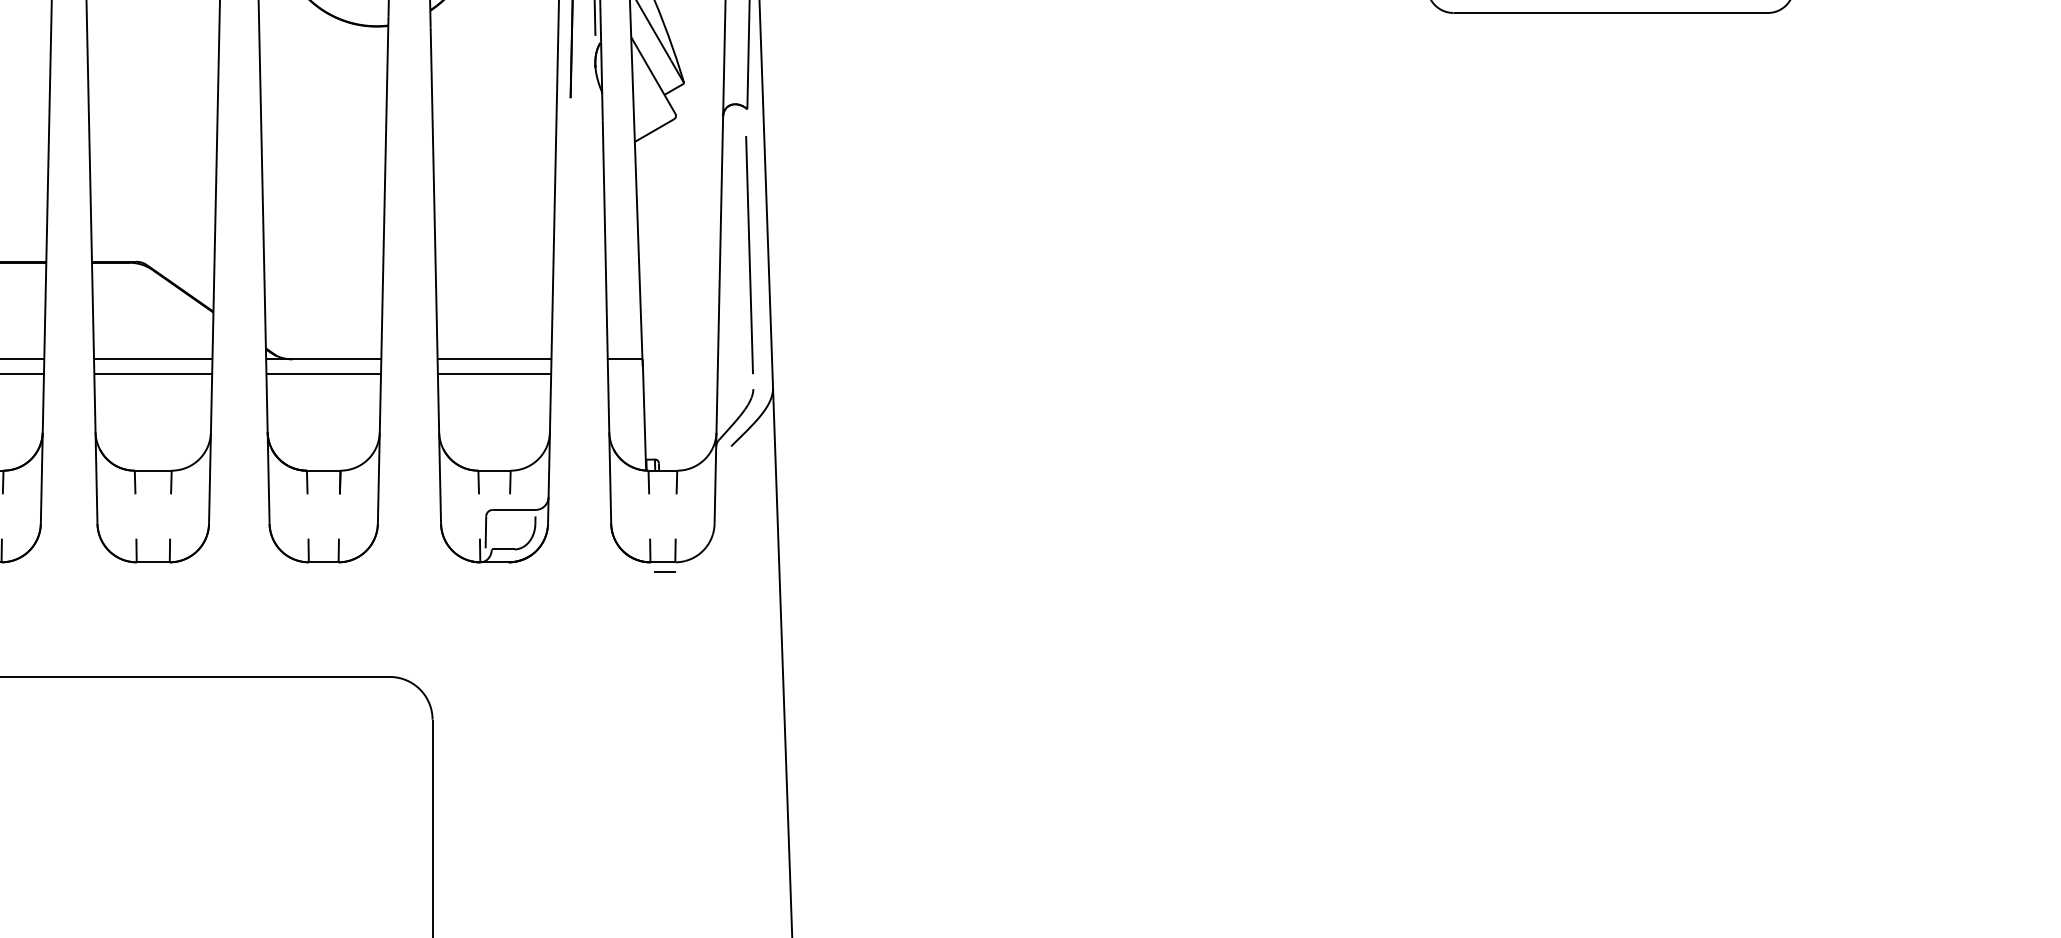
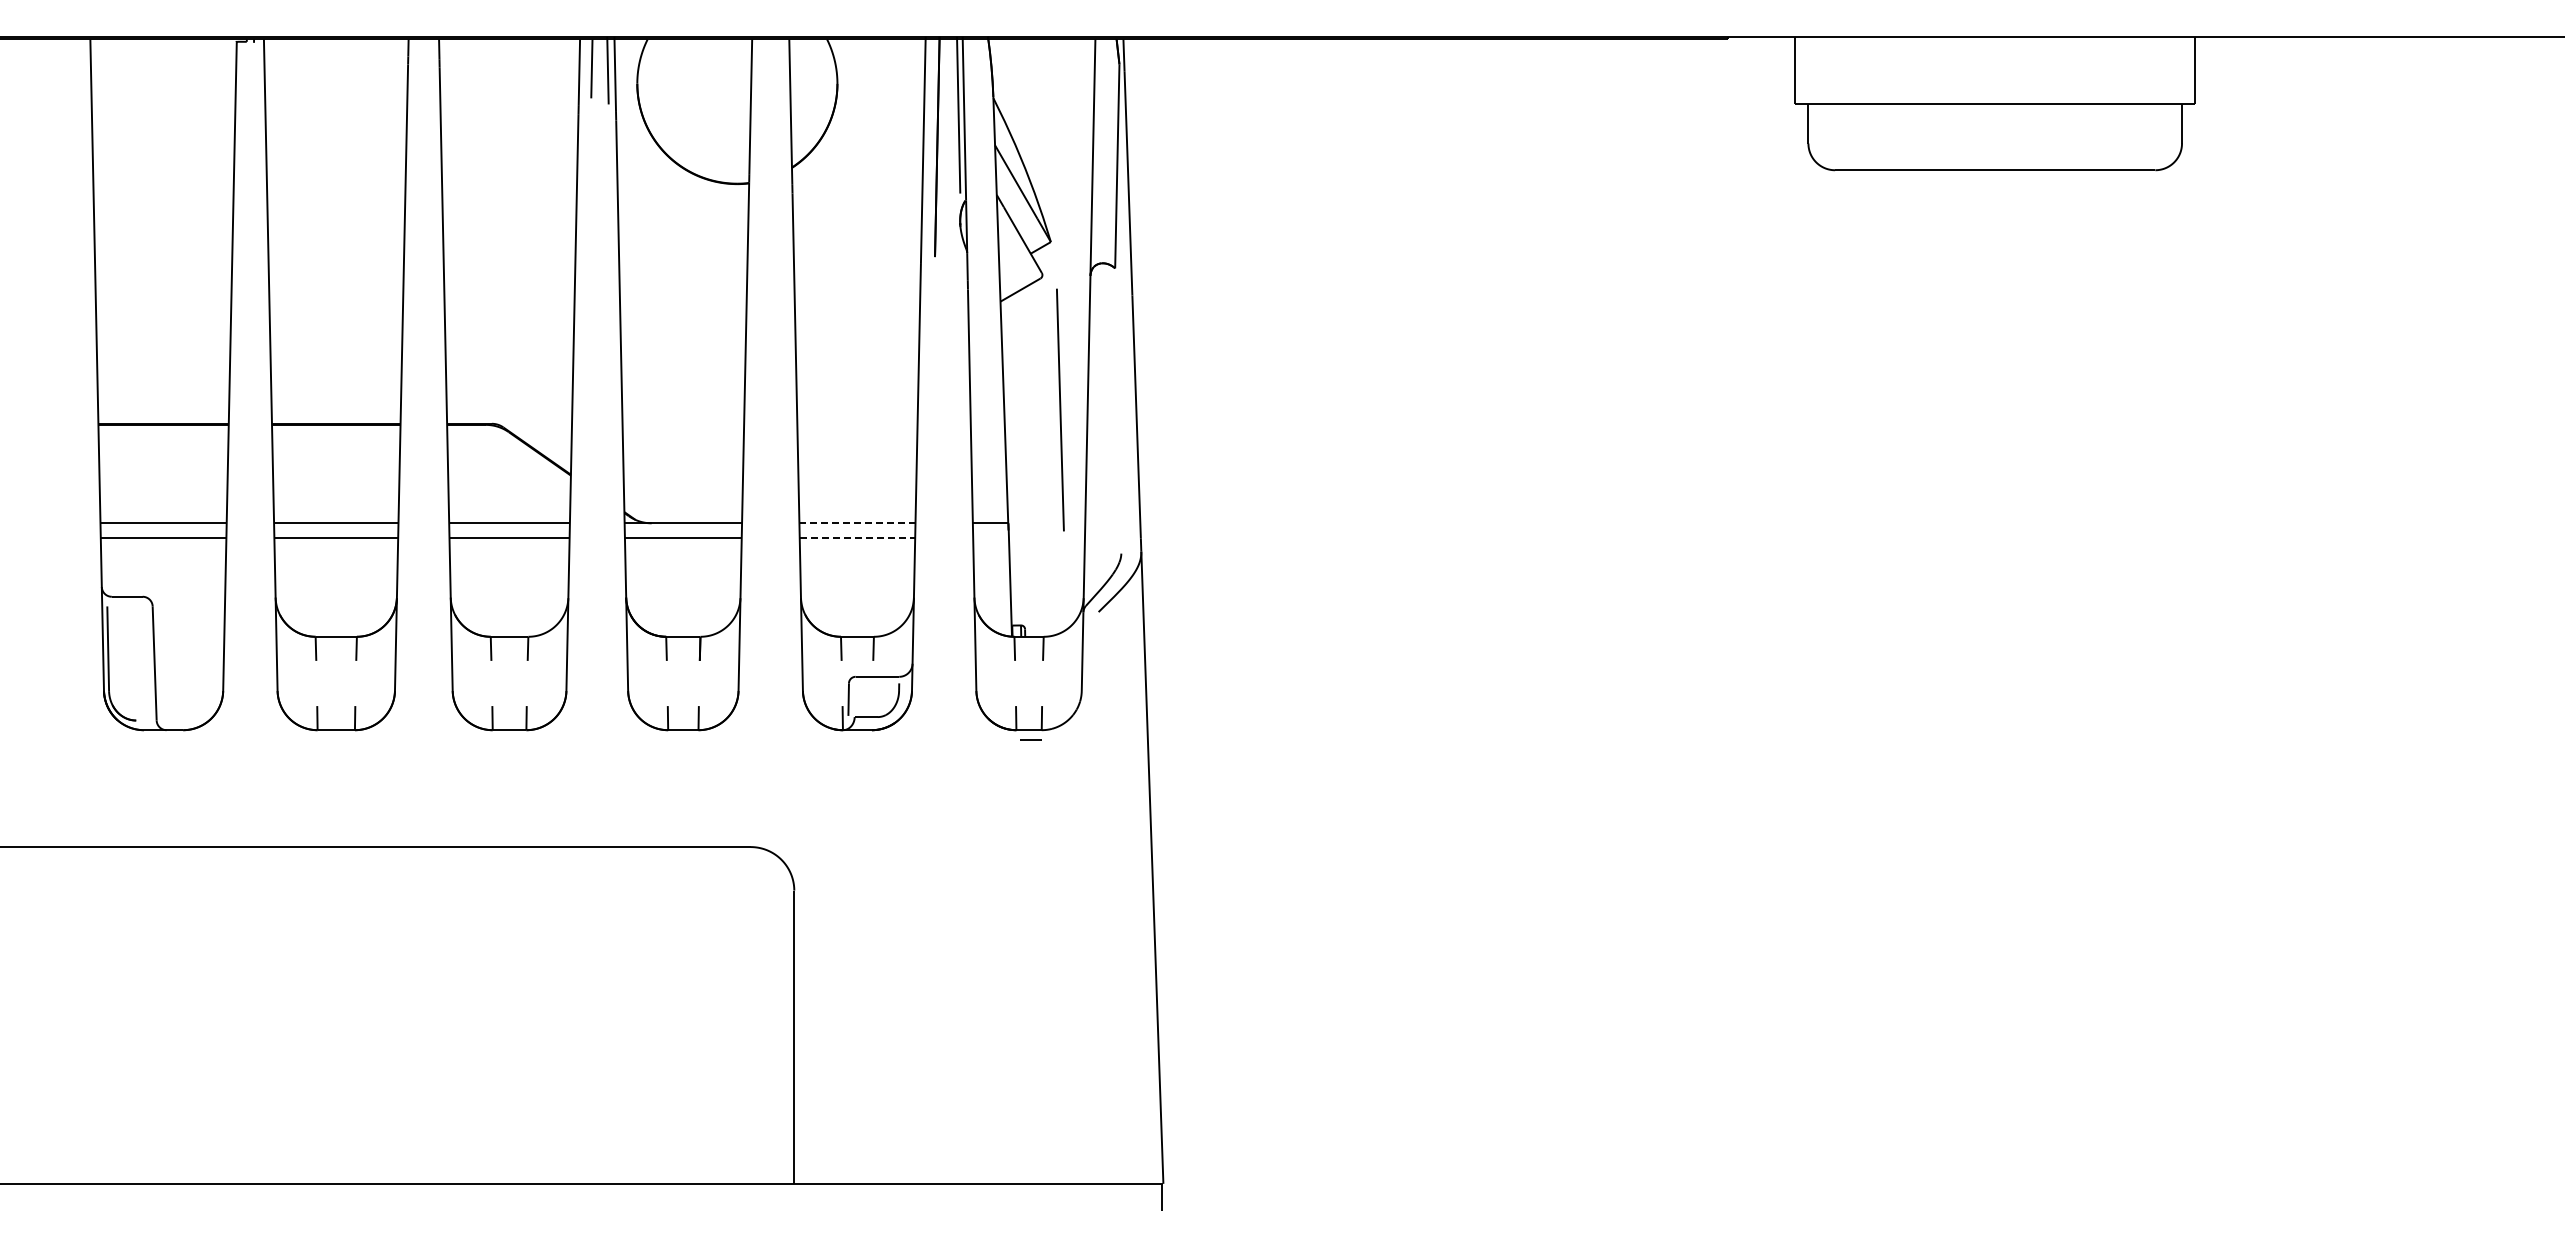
line: (749, 254) -> (1060, 409), moved
line: (493, 359) -> (856, 523), solid -> dashed
line: (494, 374) -> (857, 538), solid -> dashed

